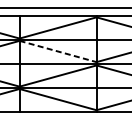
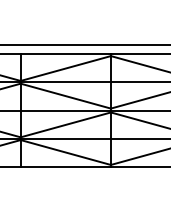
line: (57, 51) -> (65, 96), dashed -> solid

